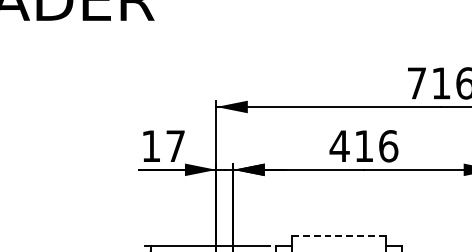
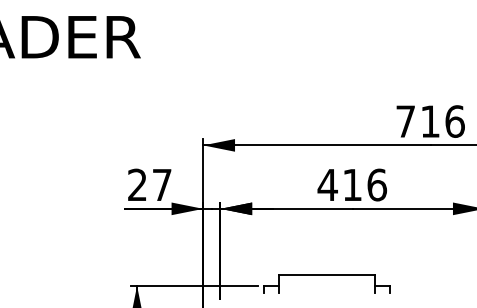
text: (151, 145) -> (137, 184), 17 -> 27
line: (339, 235) -> (327, 275), dashed -> solid

